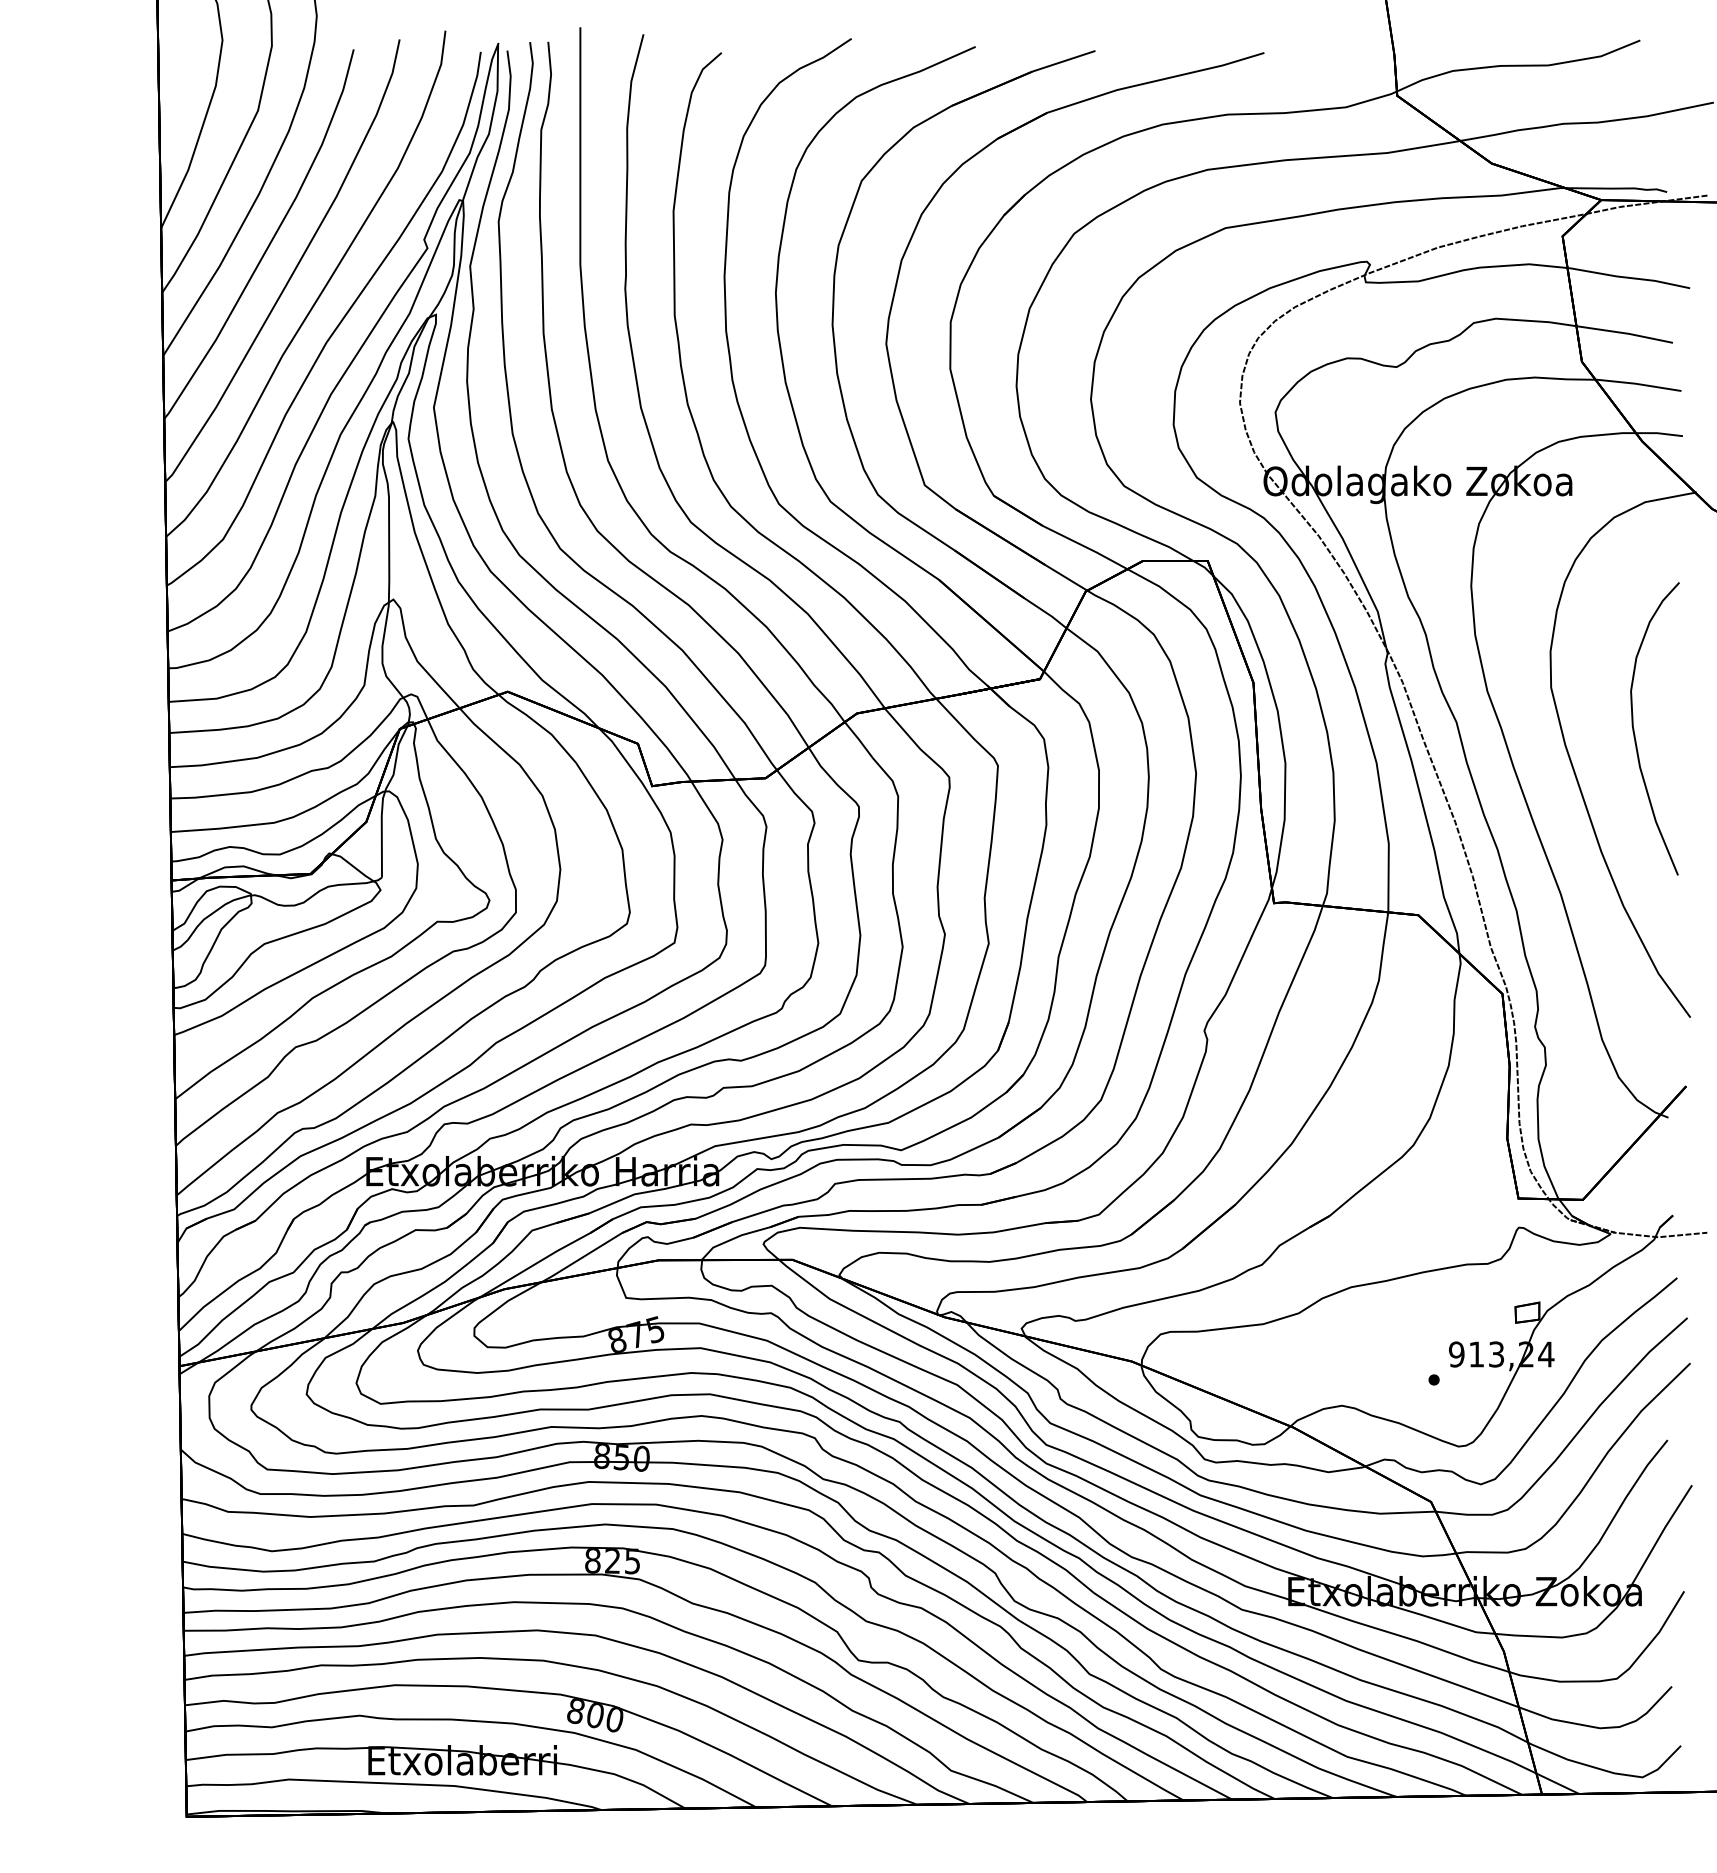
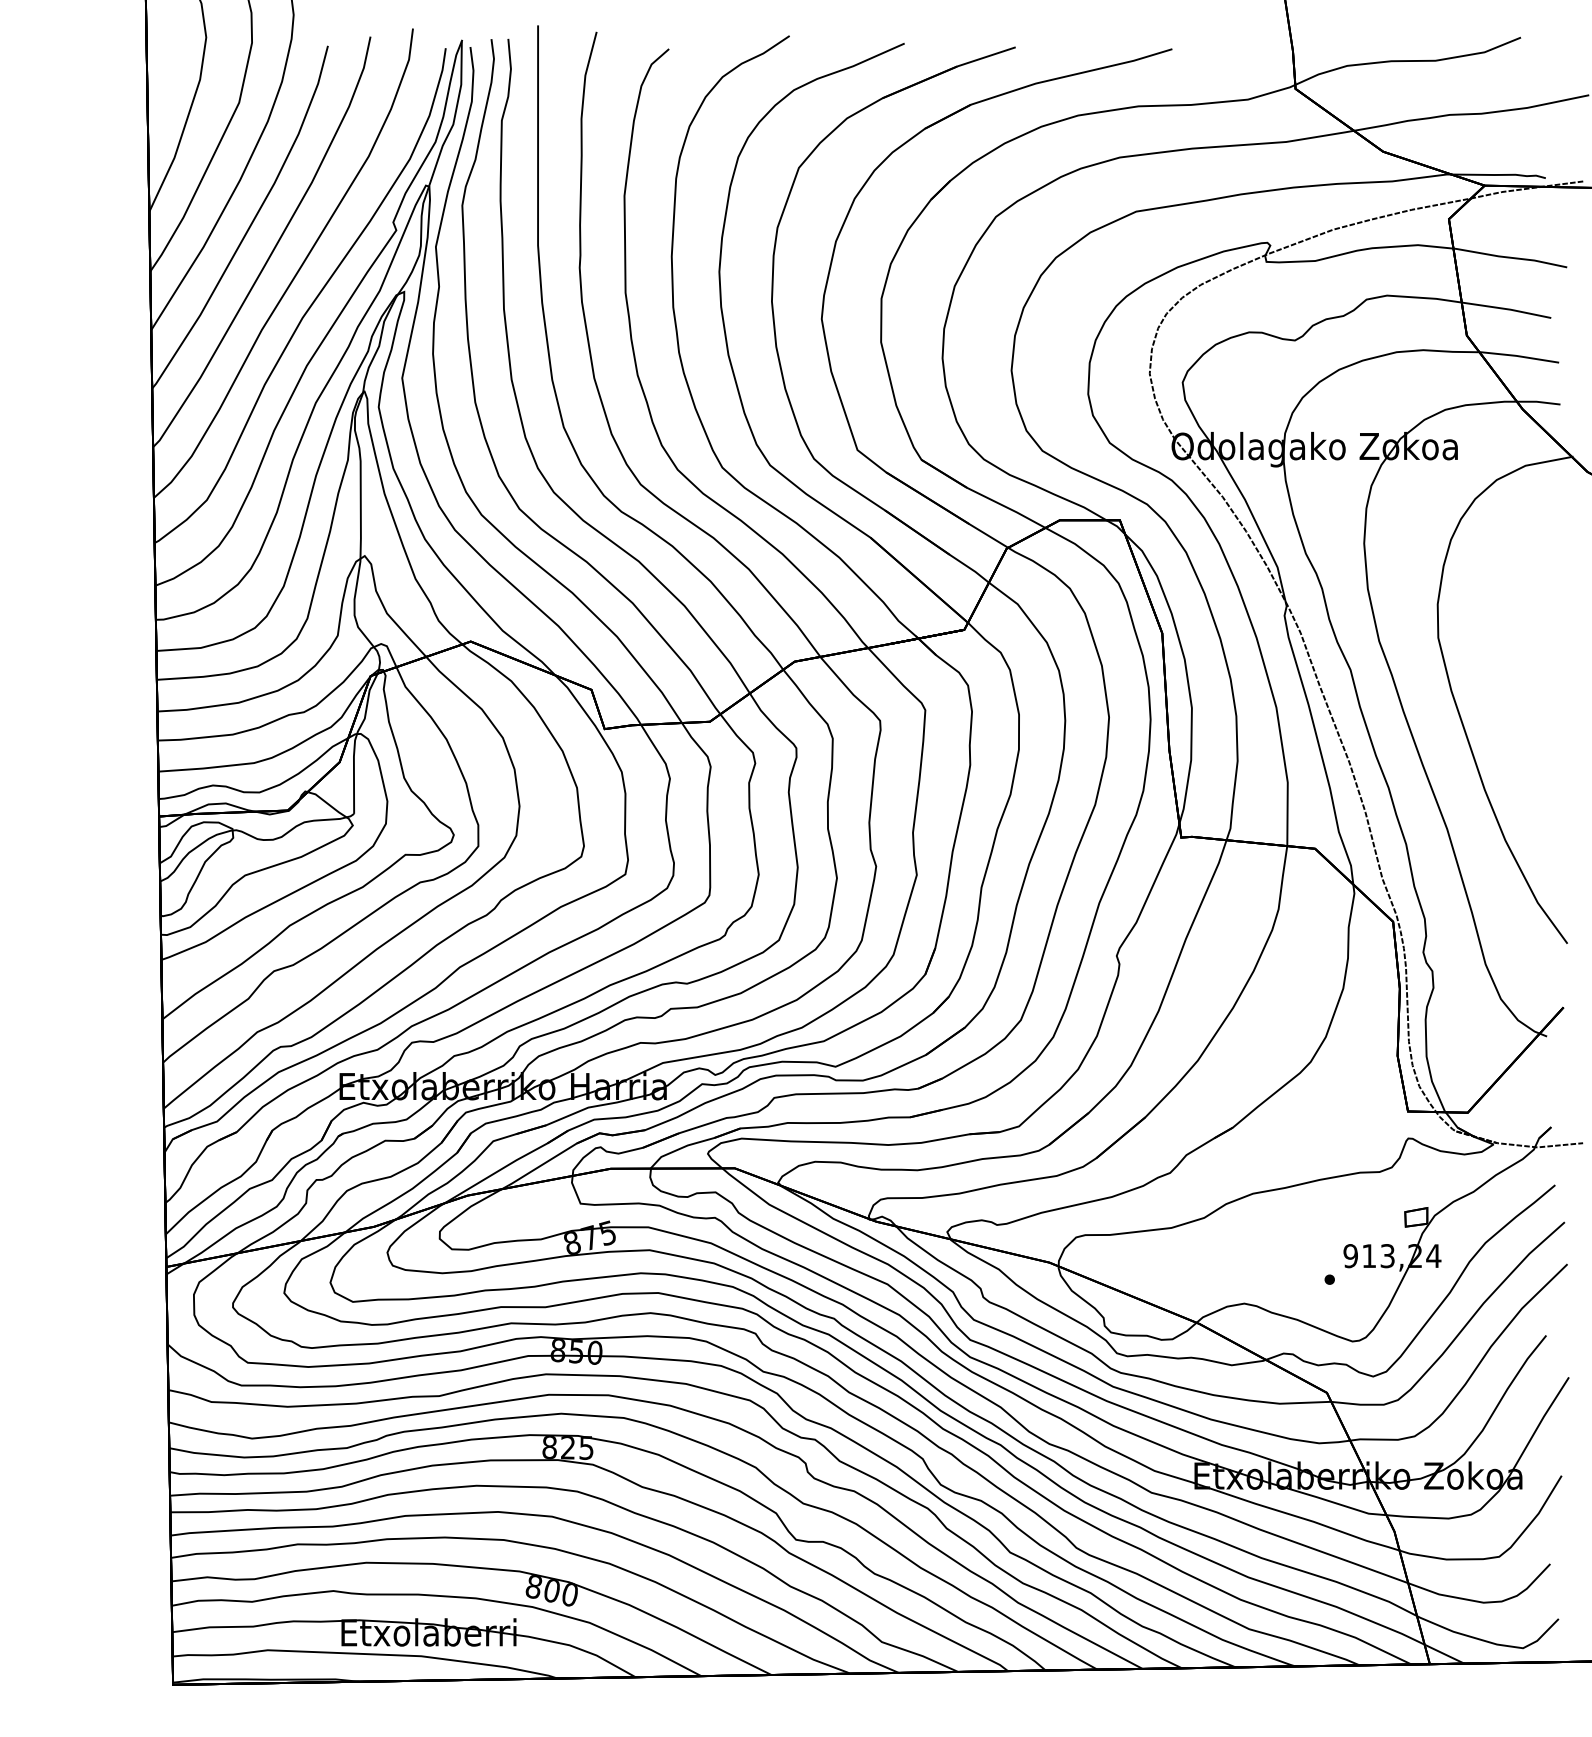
curve: (1635, 734) -> (1516, 681), removed

